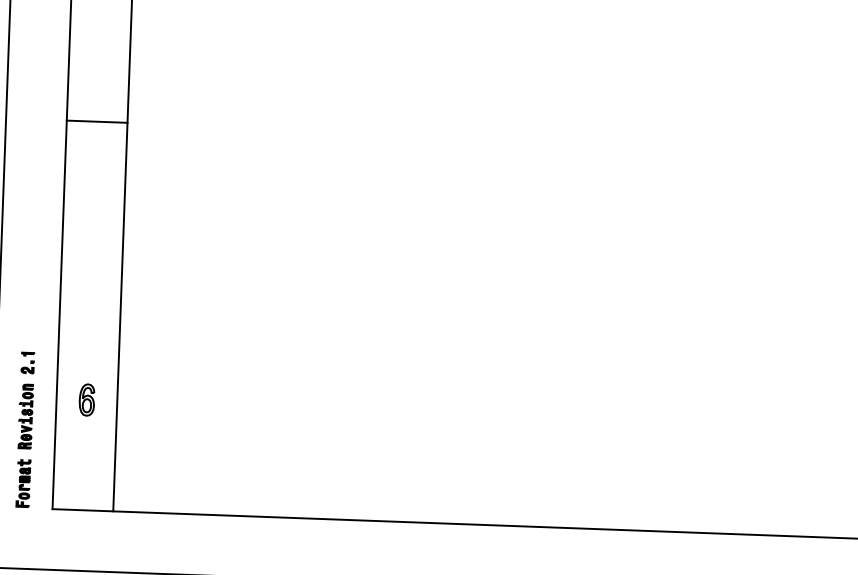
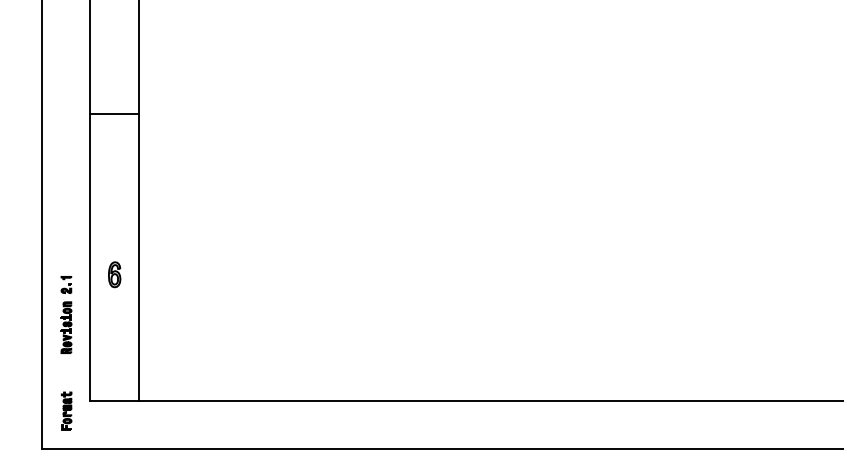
line: (97, 121) -> (114, 113), moved
part: (86, 399) -> (114, 274), moved
part: (23, 482) -> (66, 410), moved

